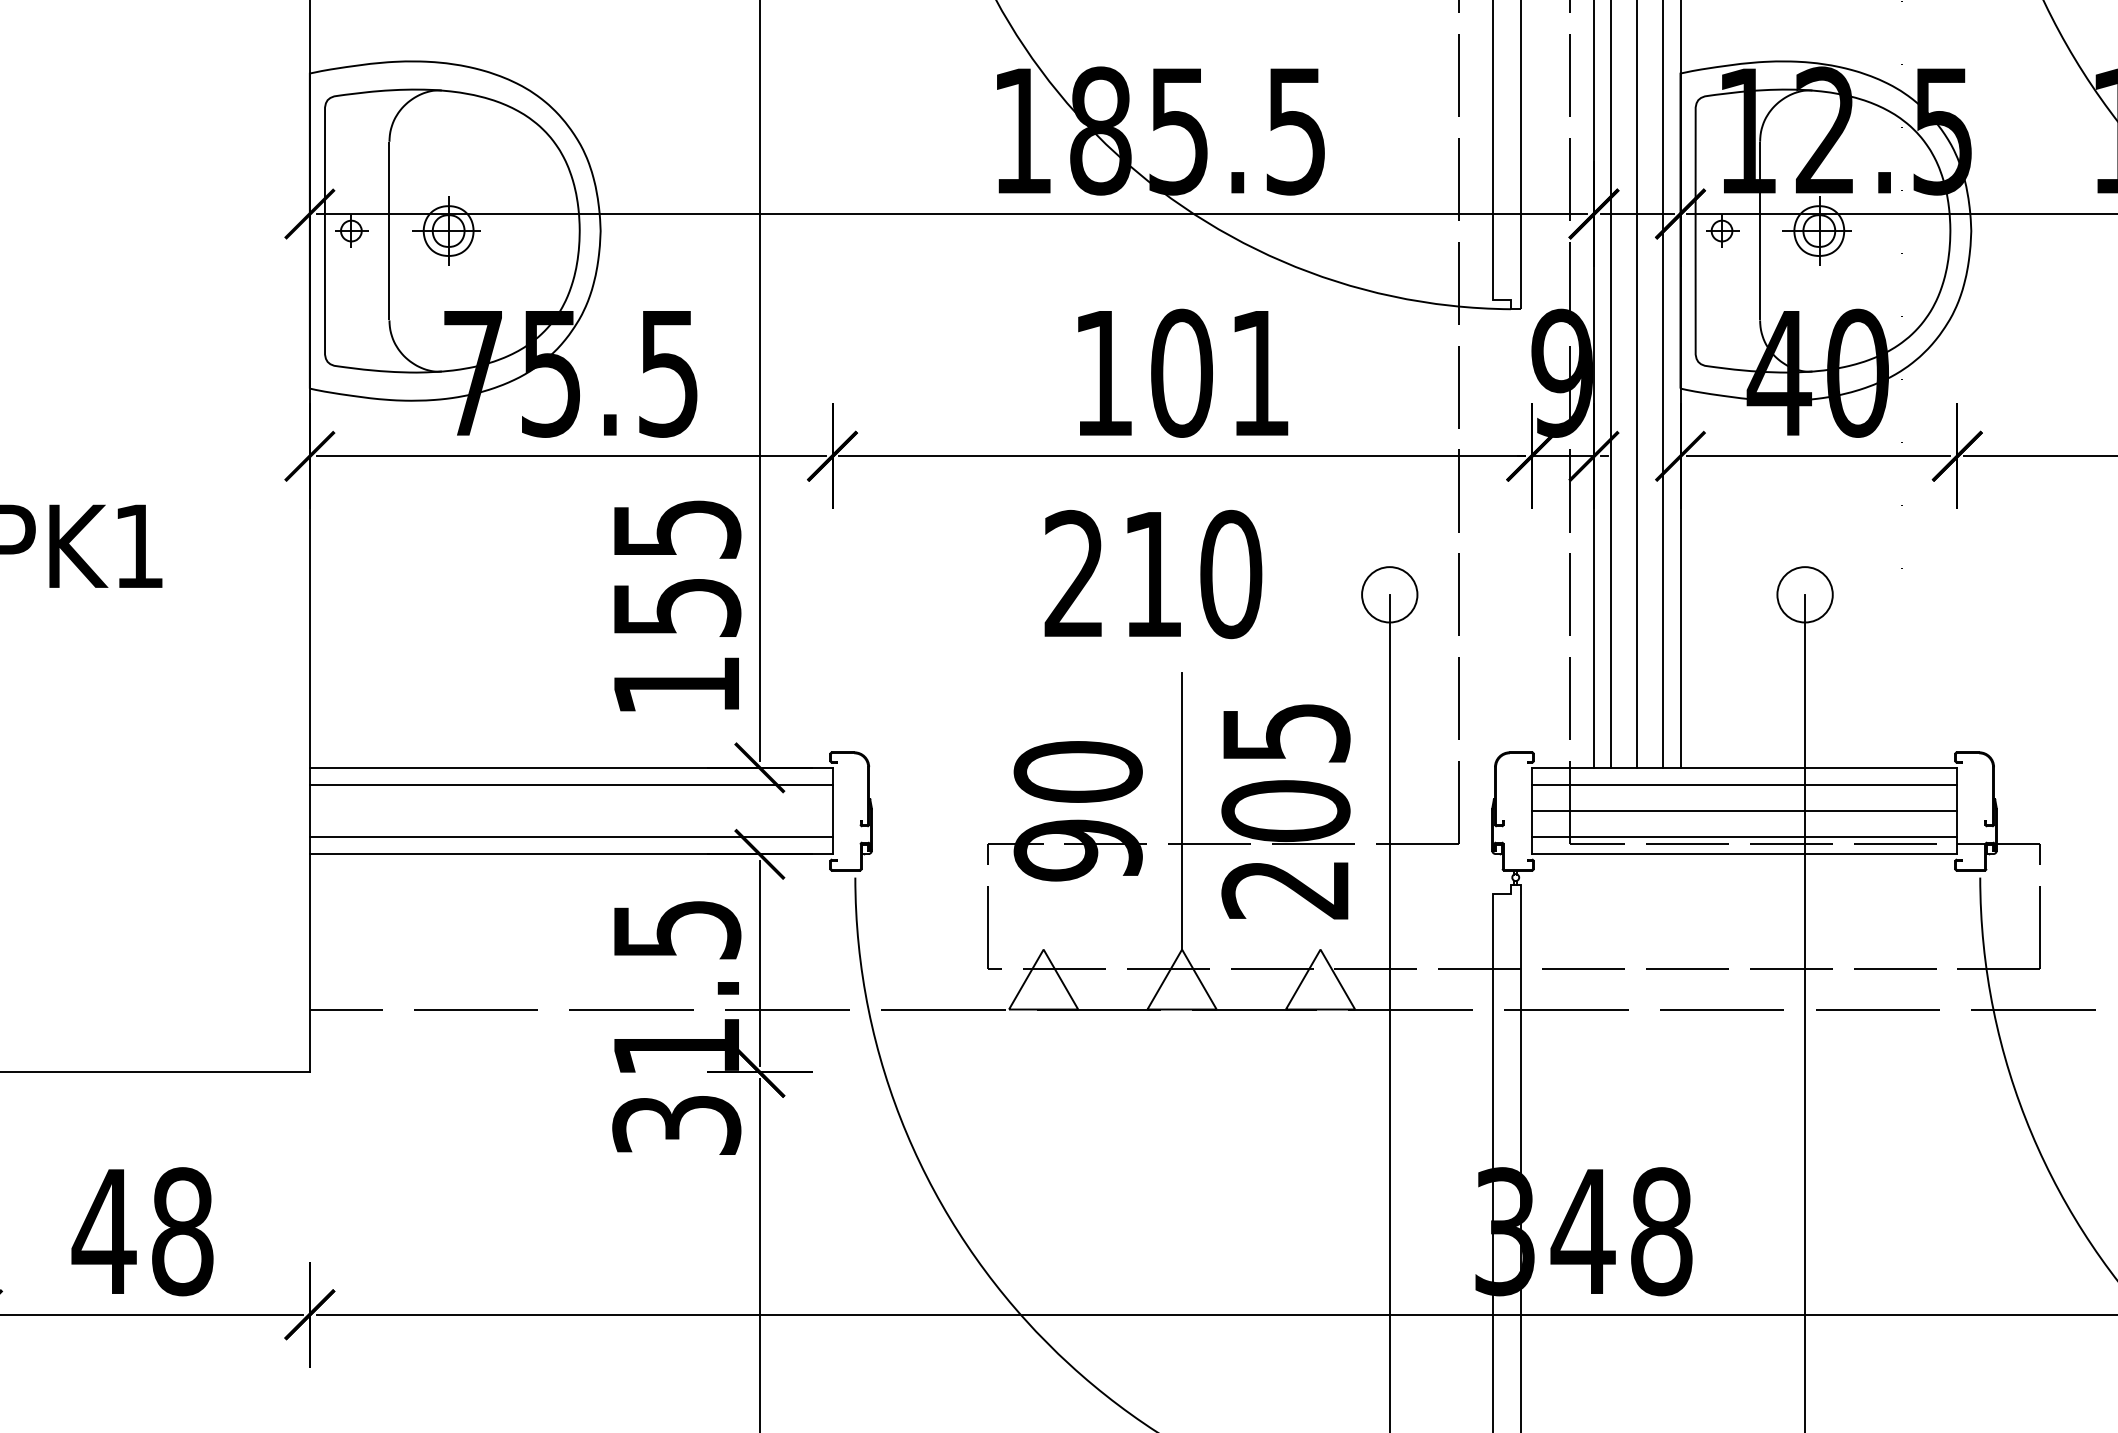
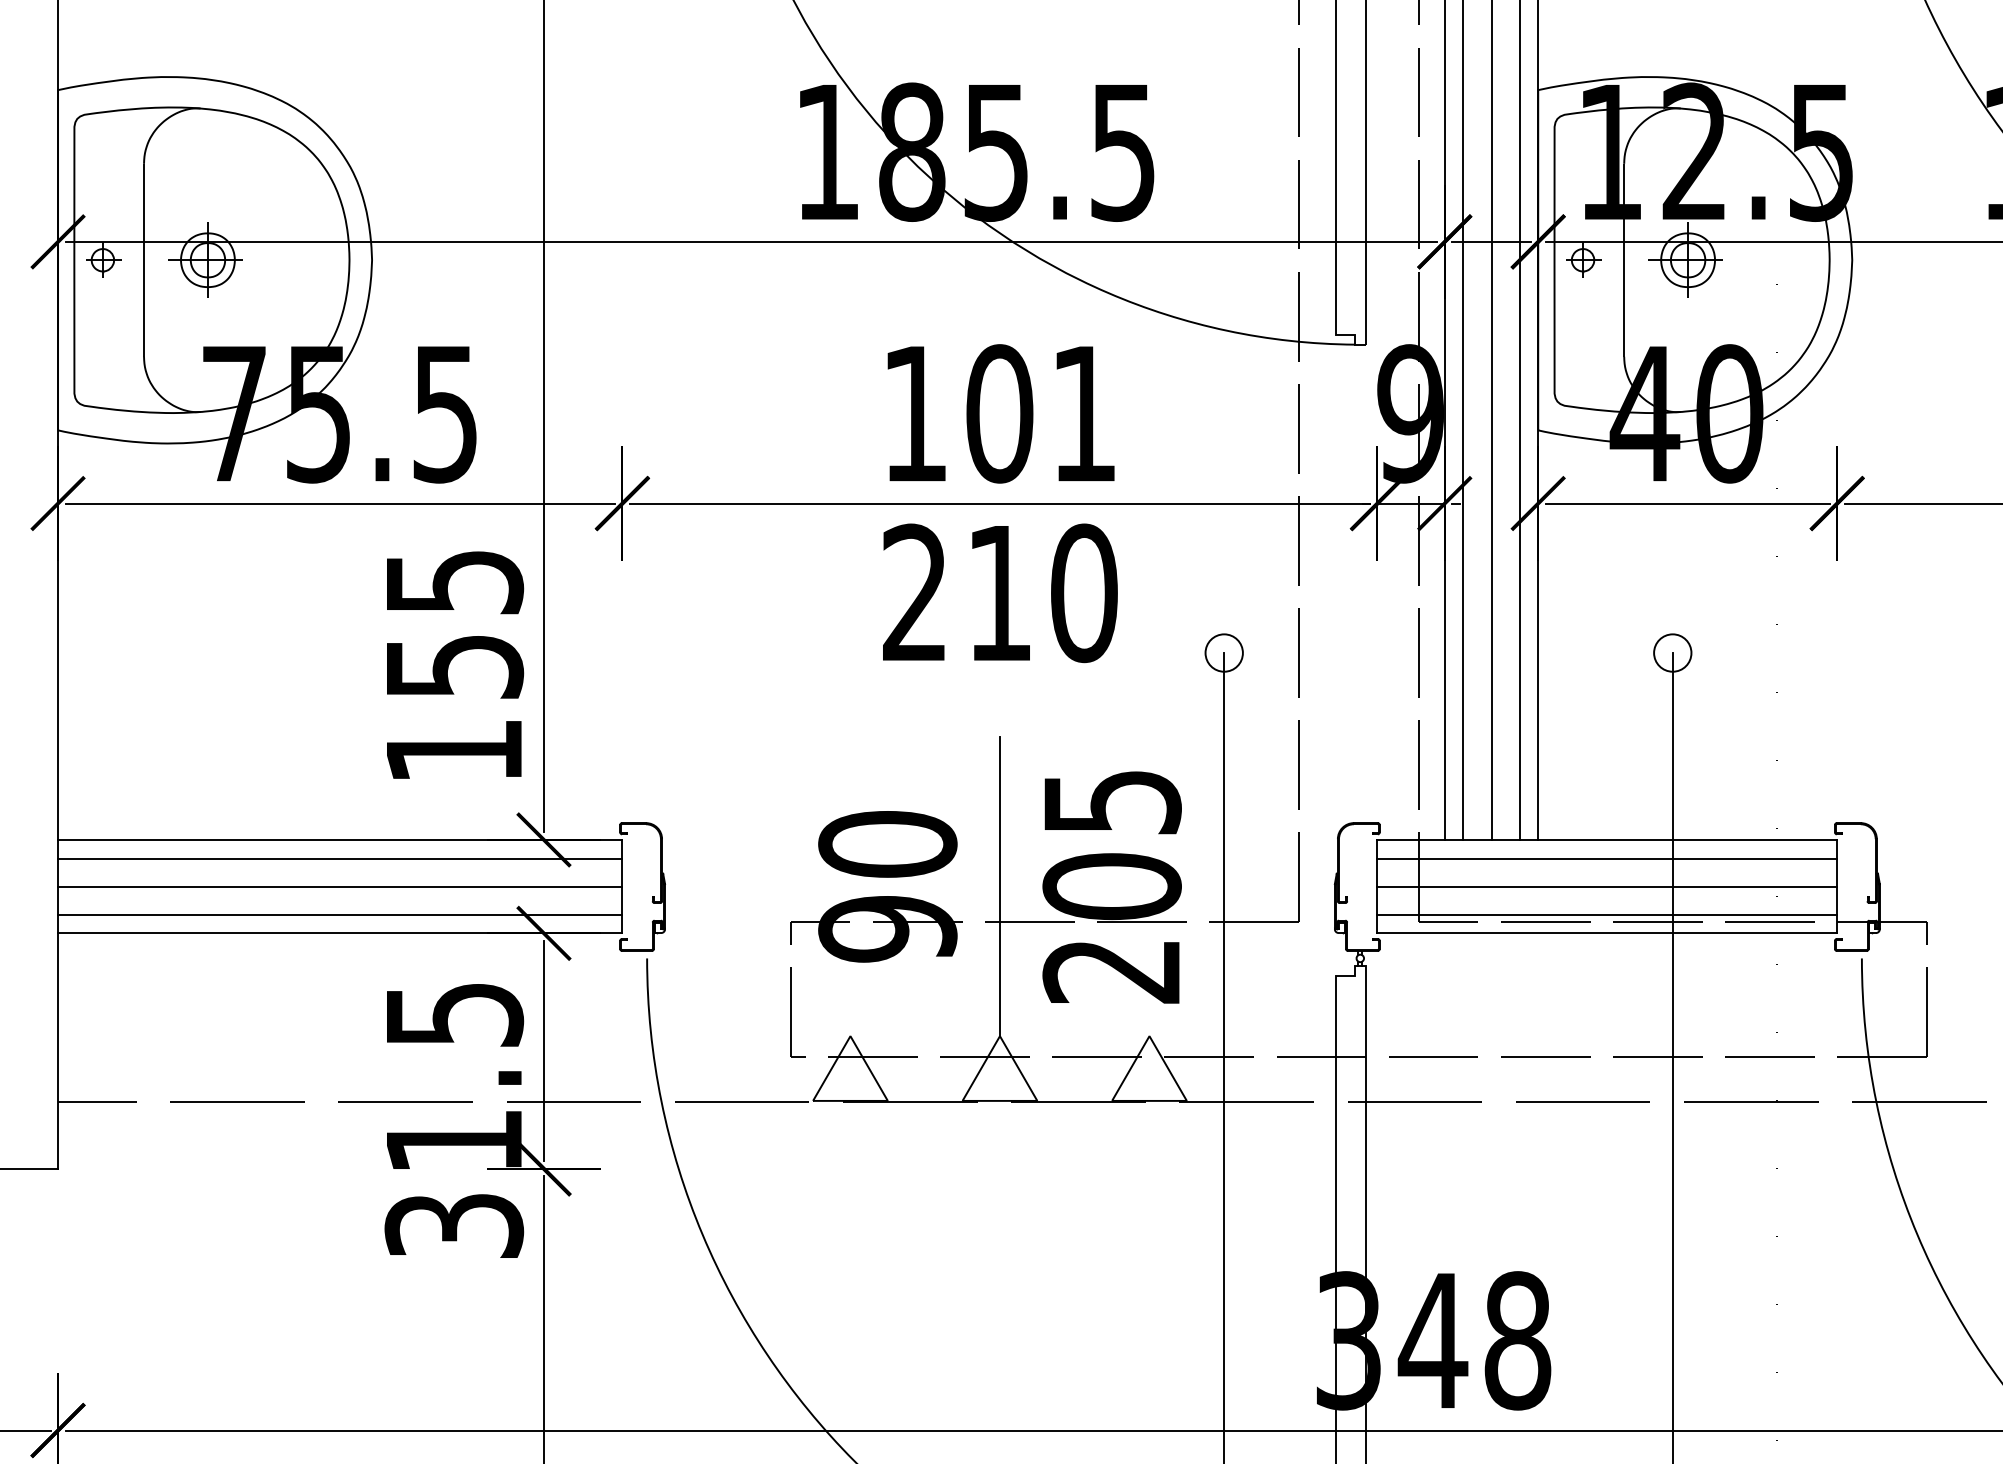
text: (1153, 574) -> (1000, 593), moved
circle: (1389, 594) -> (1223, 652), size x0.62
circle: (1804, 594) -> (1672, 652), size x0.62
line: (570, 811) -> (339, 887), added

